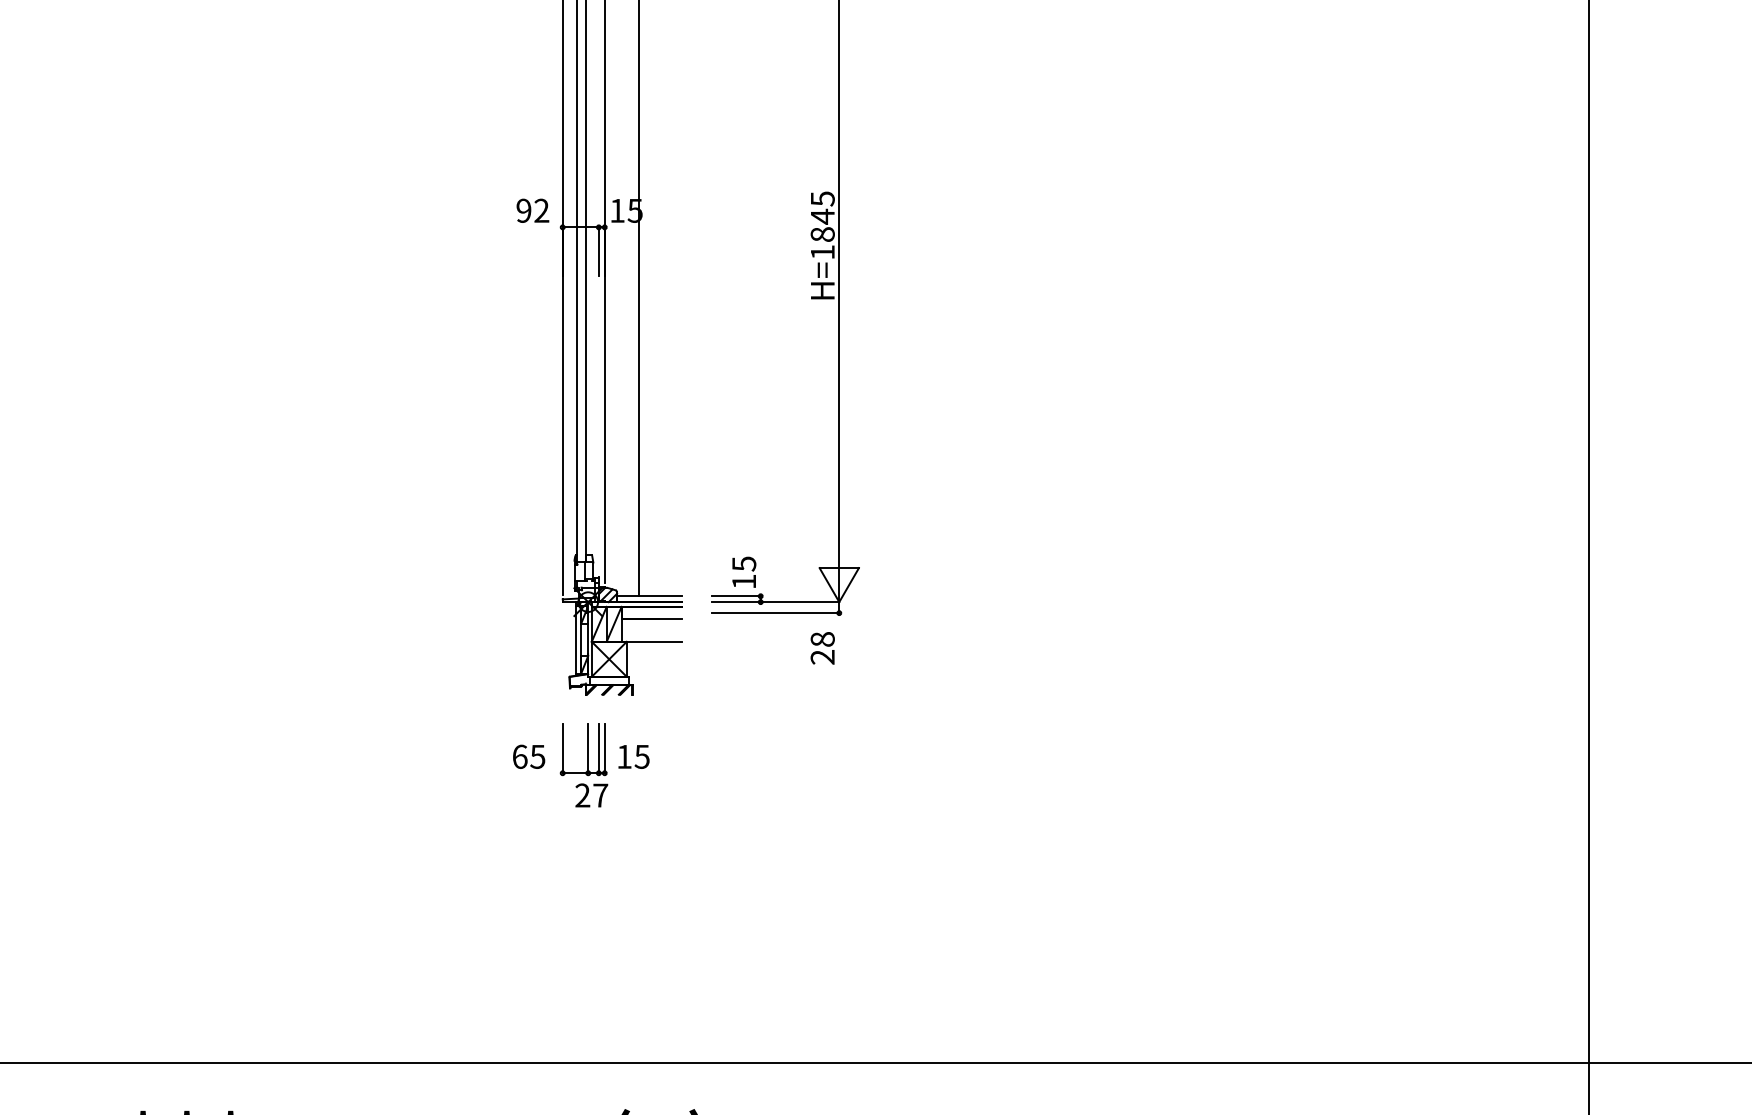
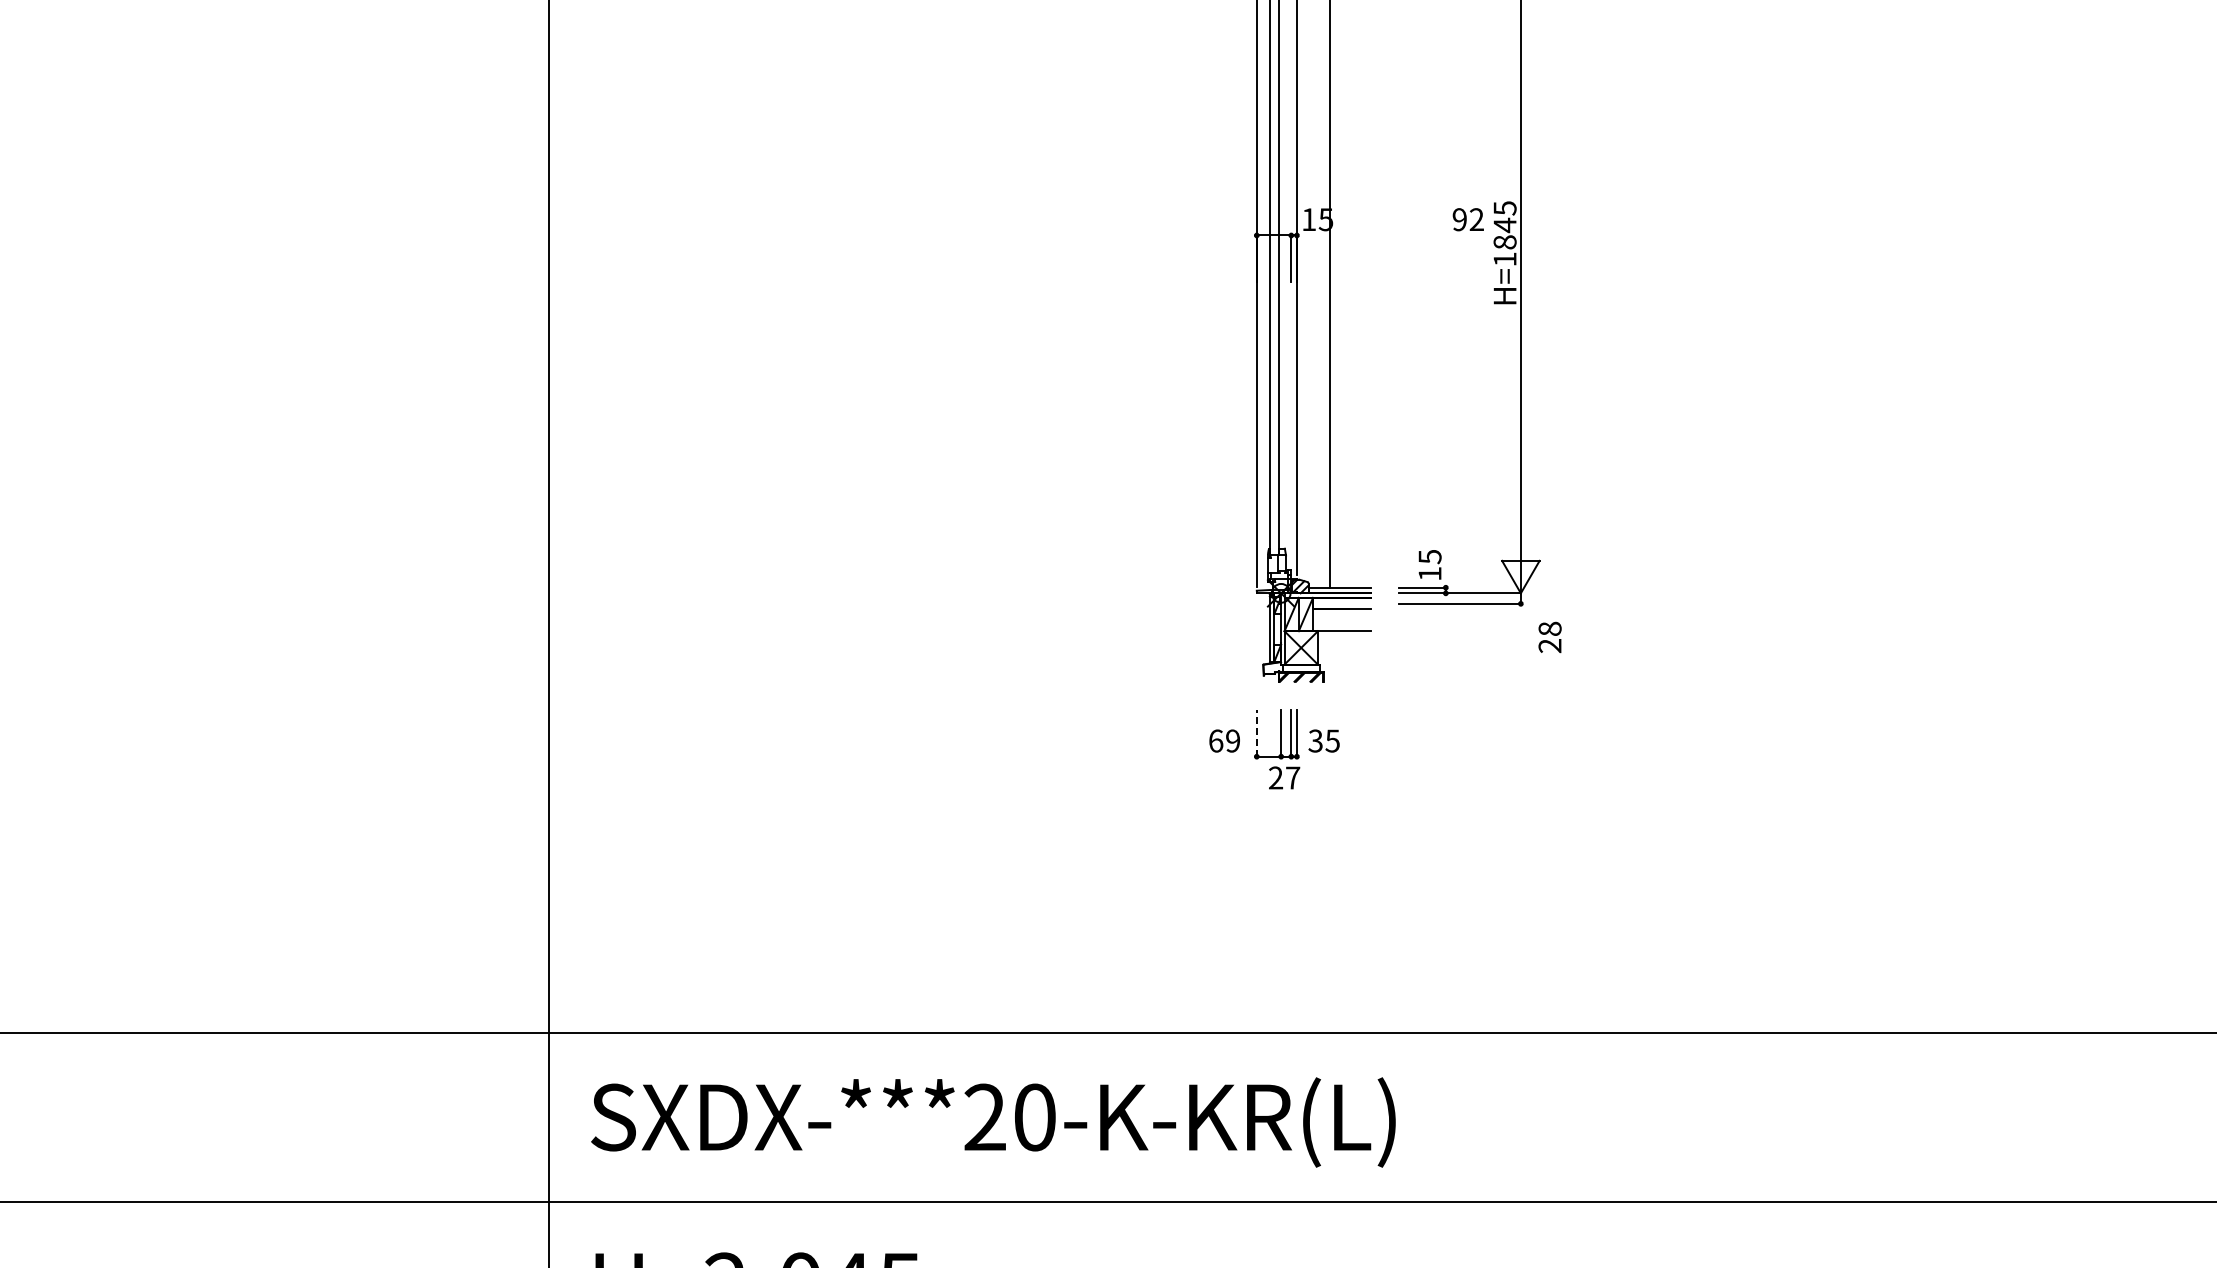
text: (532, 210) -> (1467, 219), moved
text: (822, 648) -> (1549, 637), moved
line: (562, 747) -> (1256, 732), solid -> dashed
text: (537, 756) -> (1232, 740), 65 -> 69
text: (624, 756) -> (1315, 740), 15 -> 35

